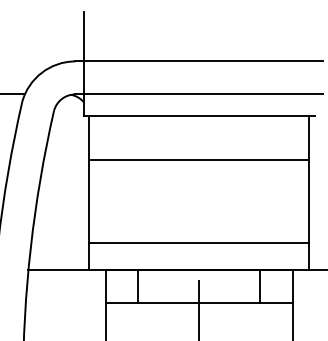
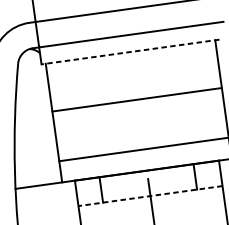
line: (199, 116) -> (130, 52), solid -> dashed
line: (199, 160) -> (137, 99), moved
line: (199, 303) -> (150, 196), solid -> dashed

